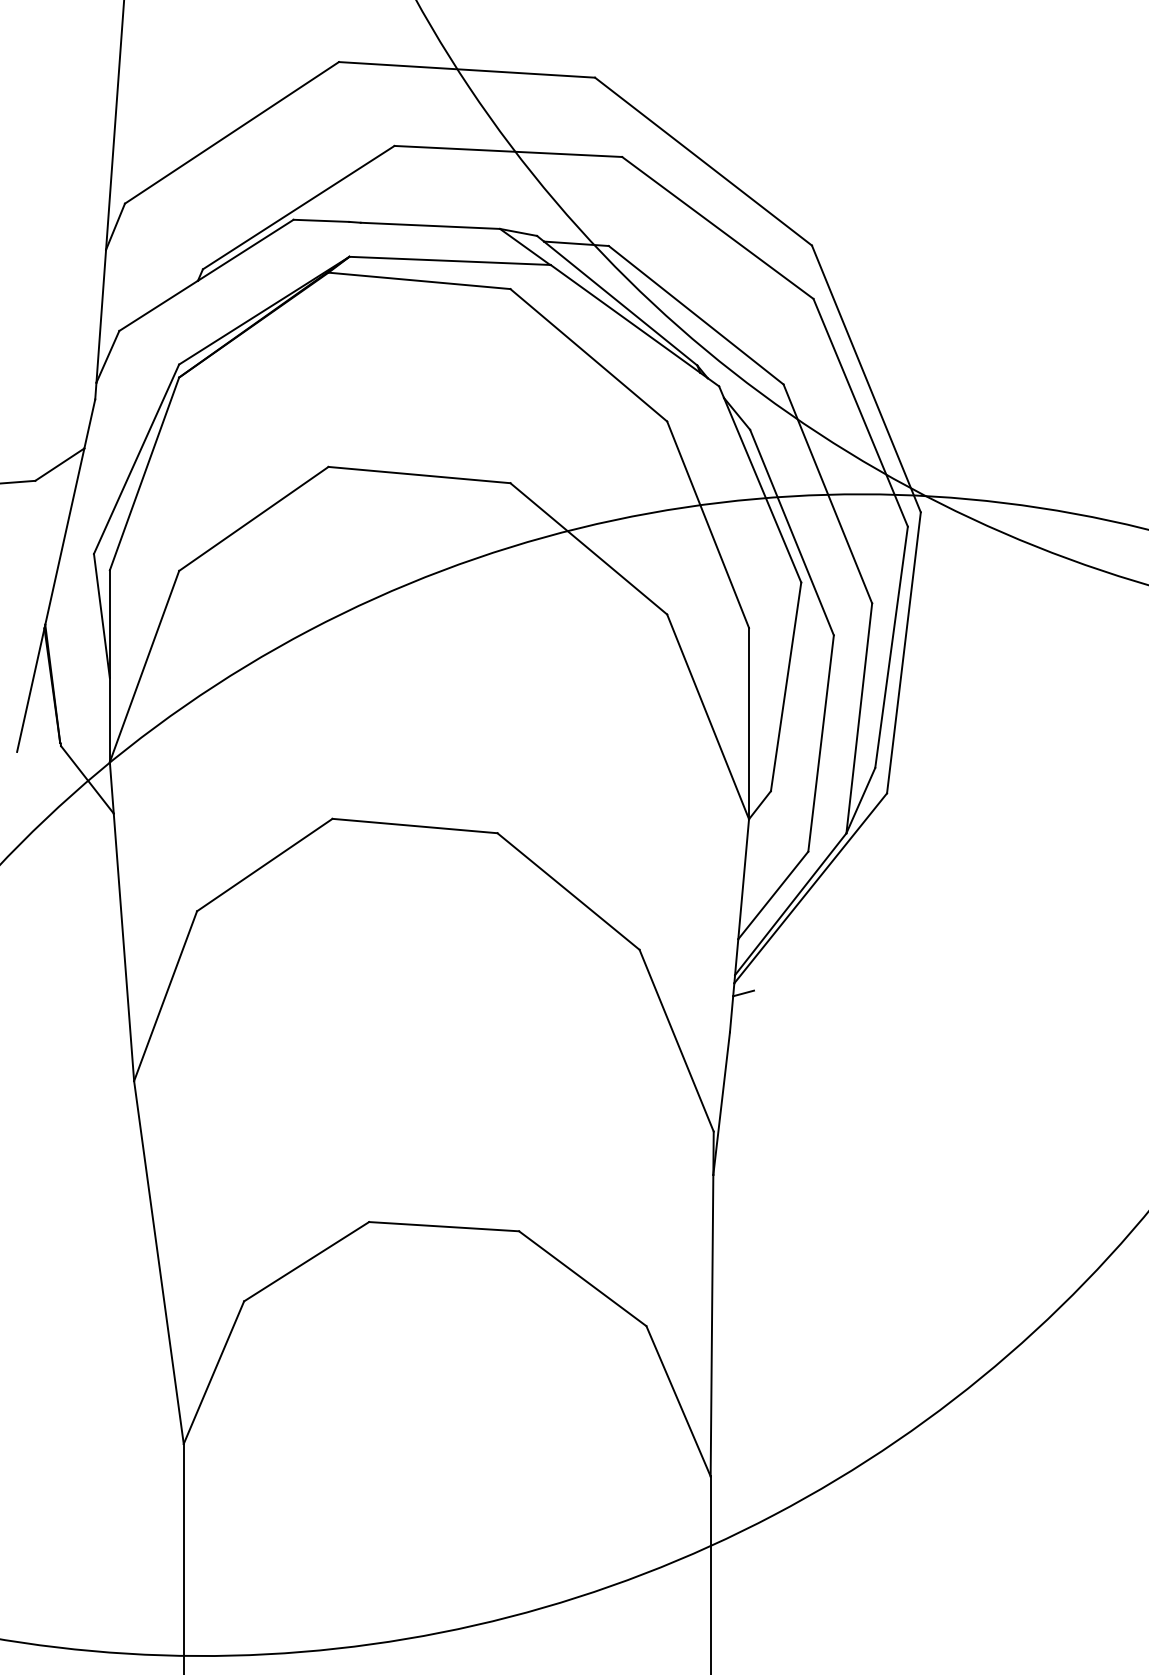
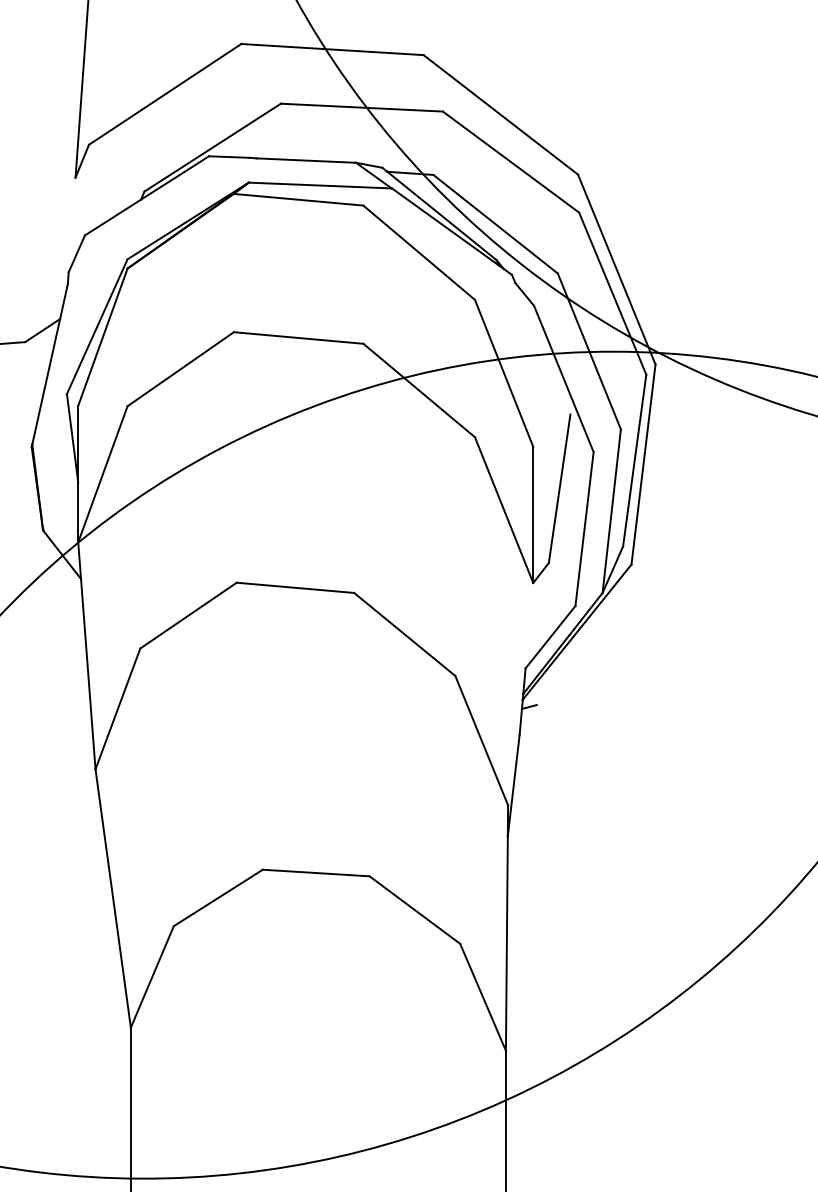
line: (100, 315) -> (71, 224), removed
line: (762, 489) -> (542, 348), removed
line: (30, 690) -> (21, 491), removed
line: (743, 878) -> (529, 625), removed

